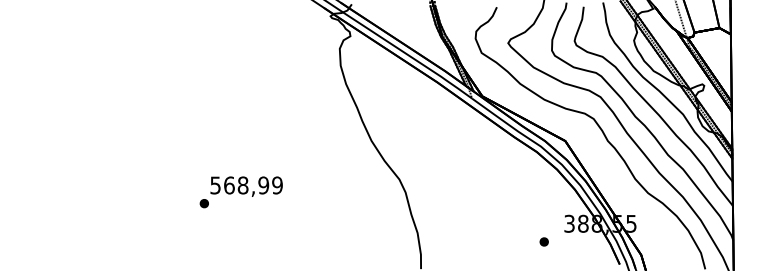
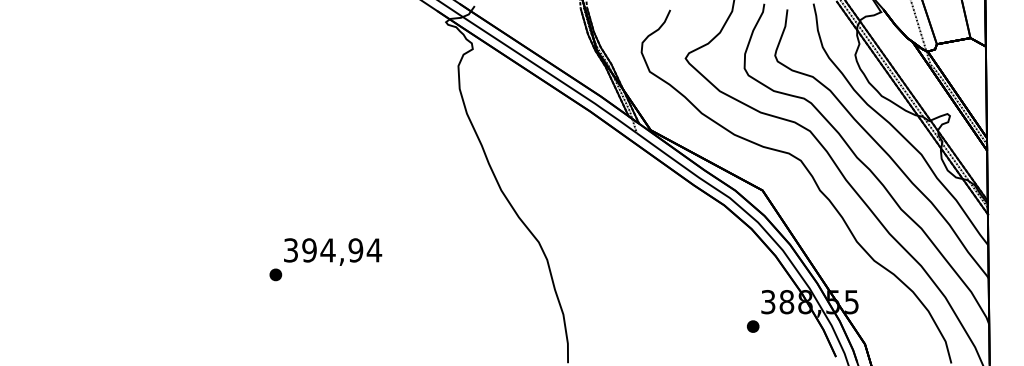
text: (247, 185) -> (333, 250), 568,99 -> 394,94
part: (544, 241) -> (753, 326), moved

